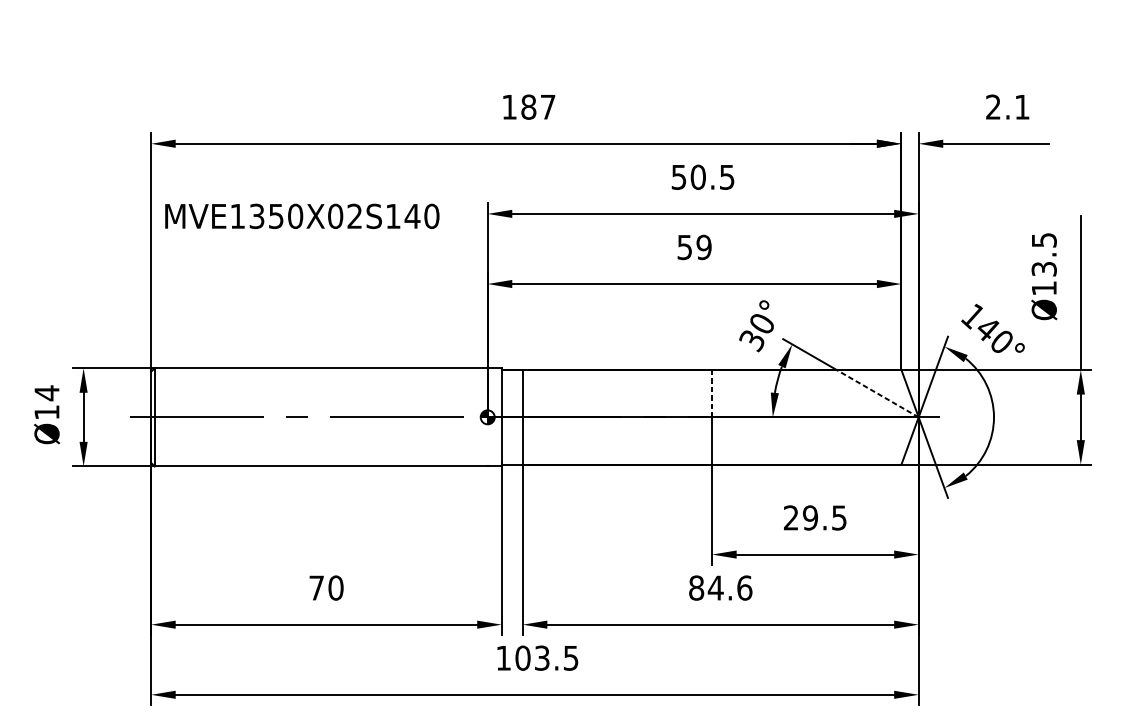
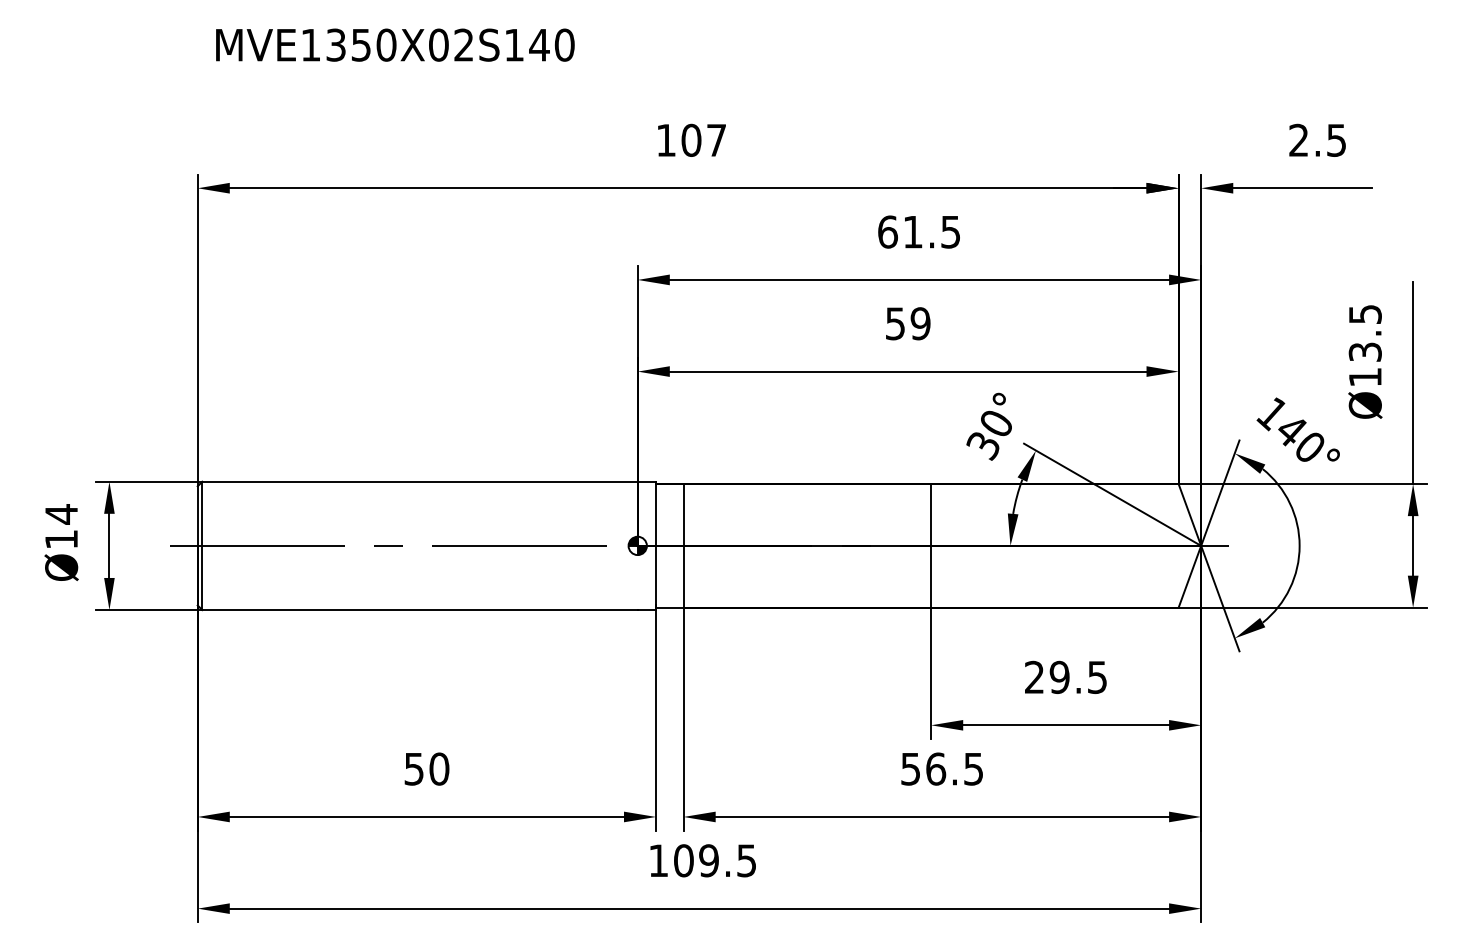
text: (528, 107) -> (691, 140), 187 -> 107
text: (1022, 107) -> (1336, 140), 2.1 -> 2.5
text: (688, 176) -> (900, 231), 50.5 -> 61.5
text: (302, 215) -> (395, 44), moved
line: (712, 393) -> (931, 514), dashed -> solid
line: (877, 393) -> (1147, 514), dashed -> solid
text: (720, 587) -> (942, 768), 84.6 -> 56.5
text: (316, 588) -> (413, 769), 70 -> 50
text: (541, 657) -> (708, 860), 103.5 -> 109.5

